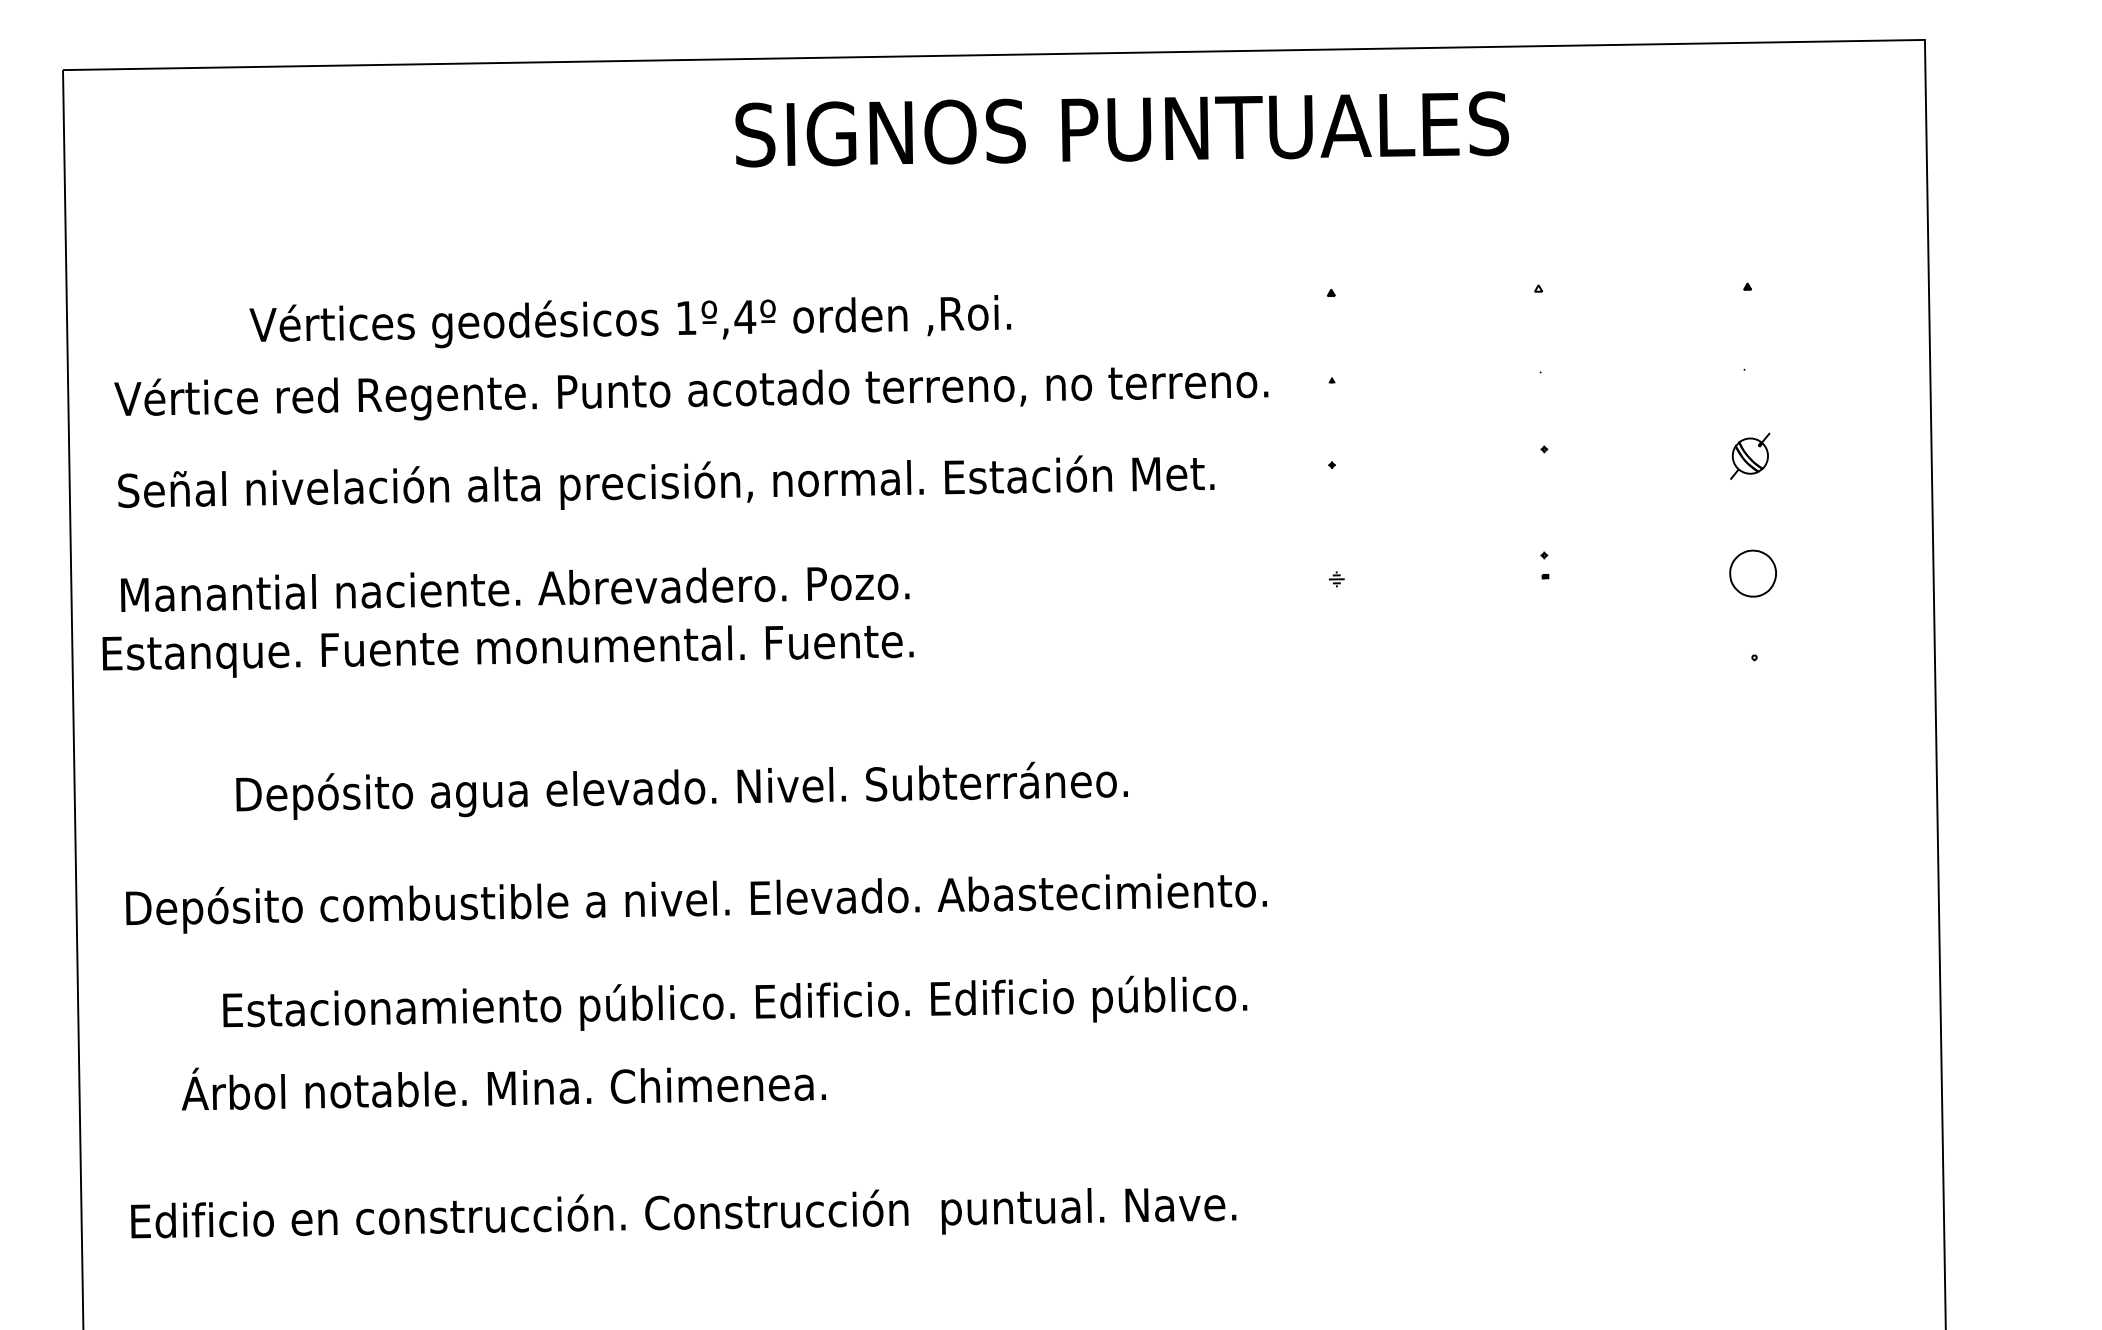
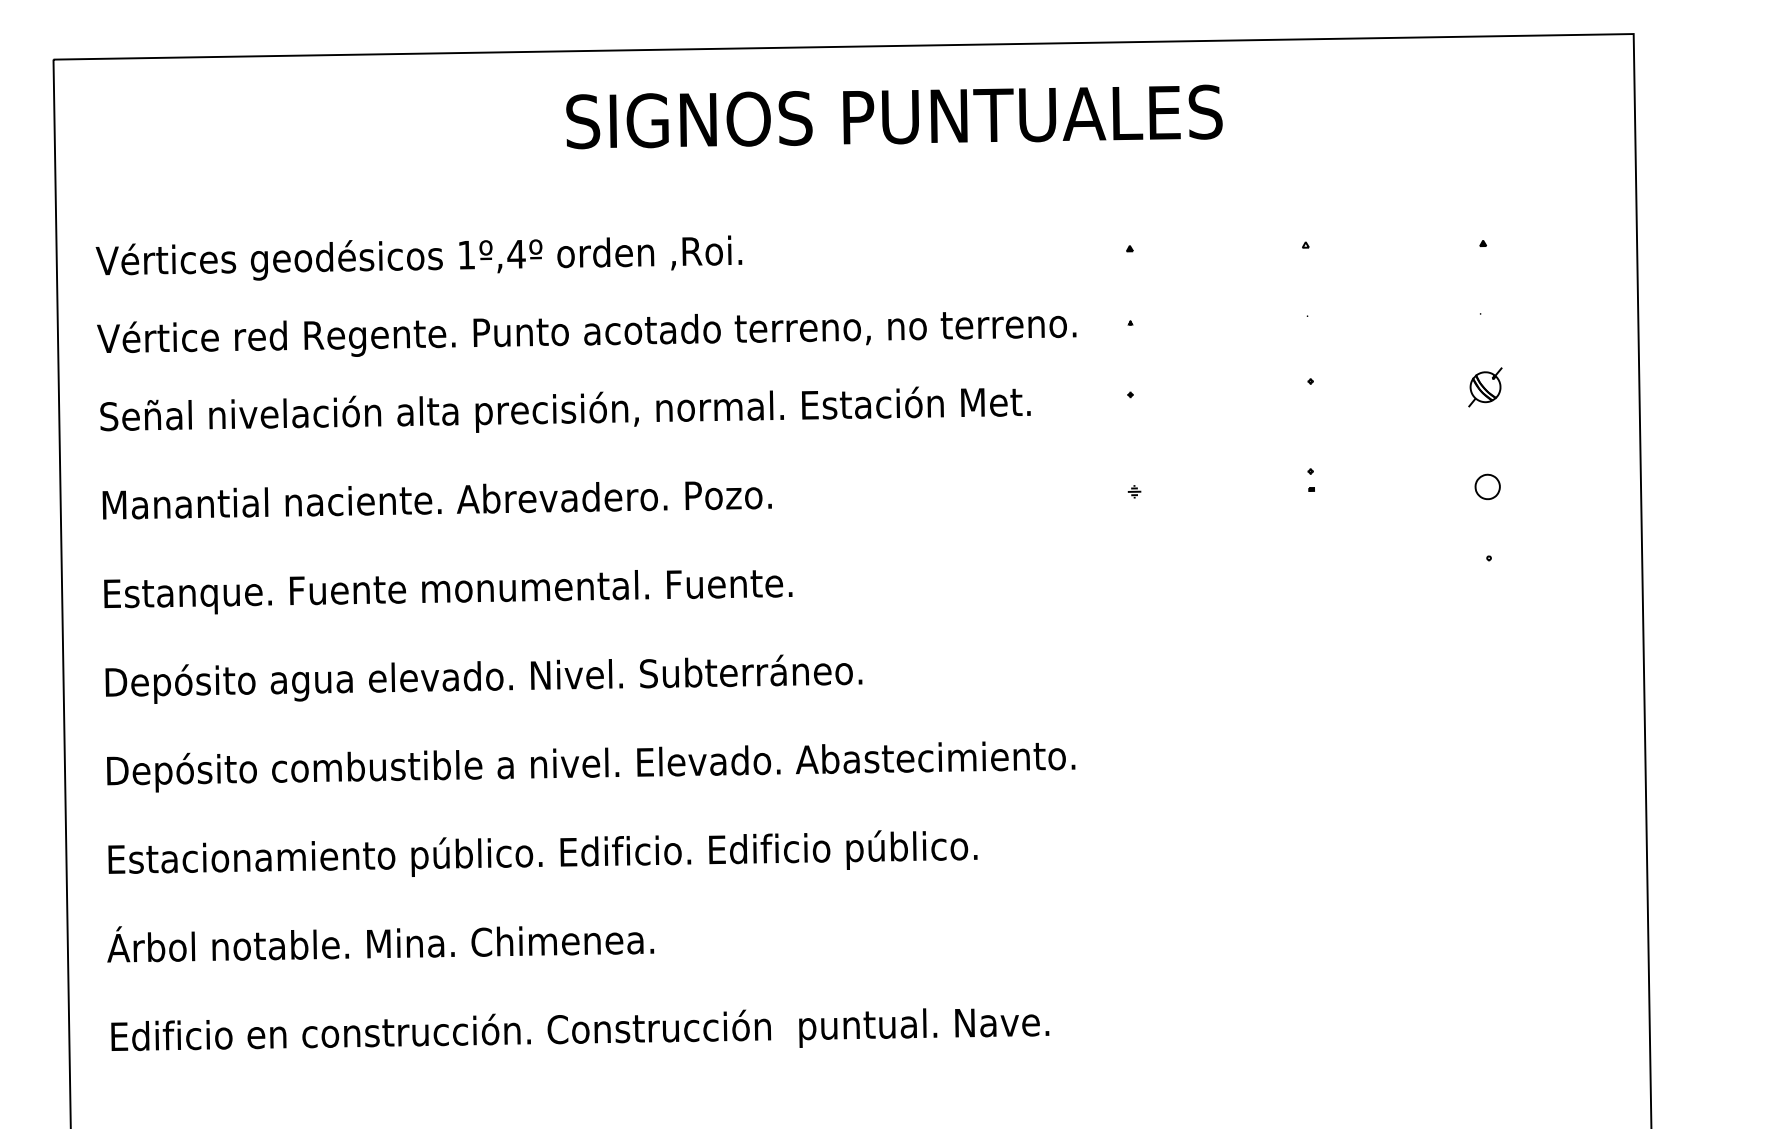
text: (1122, 128) -> (894, 116), moved
text: (629, 320) -> (418, 257), moved
part: (1752, 573) -> (1487, 486), size x0.62
text: (508, 652) -> (448, 592), moved
text: (681, 789) -> (483, 678), moved
text: (734, 1003) -> (542, 853), moved
text: (503, 1089) -> (380, 944), moved

